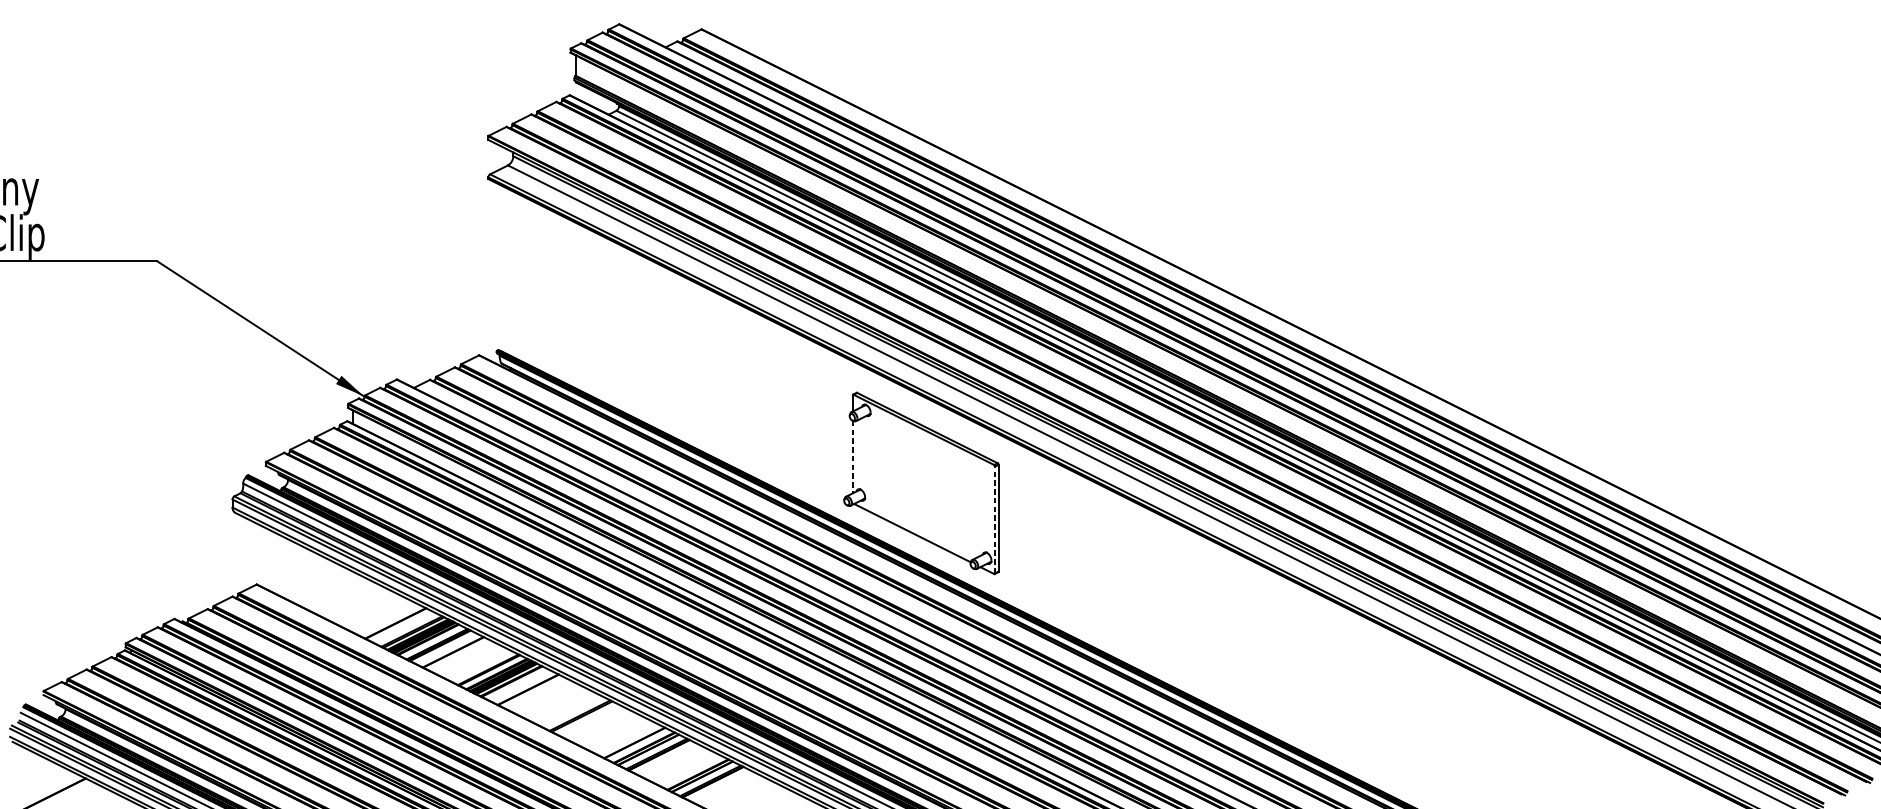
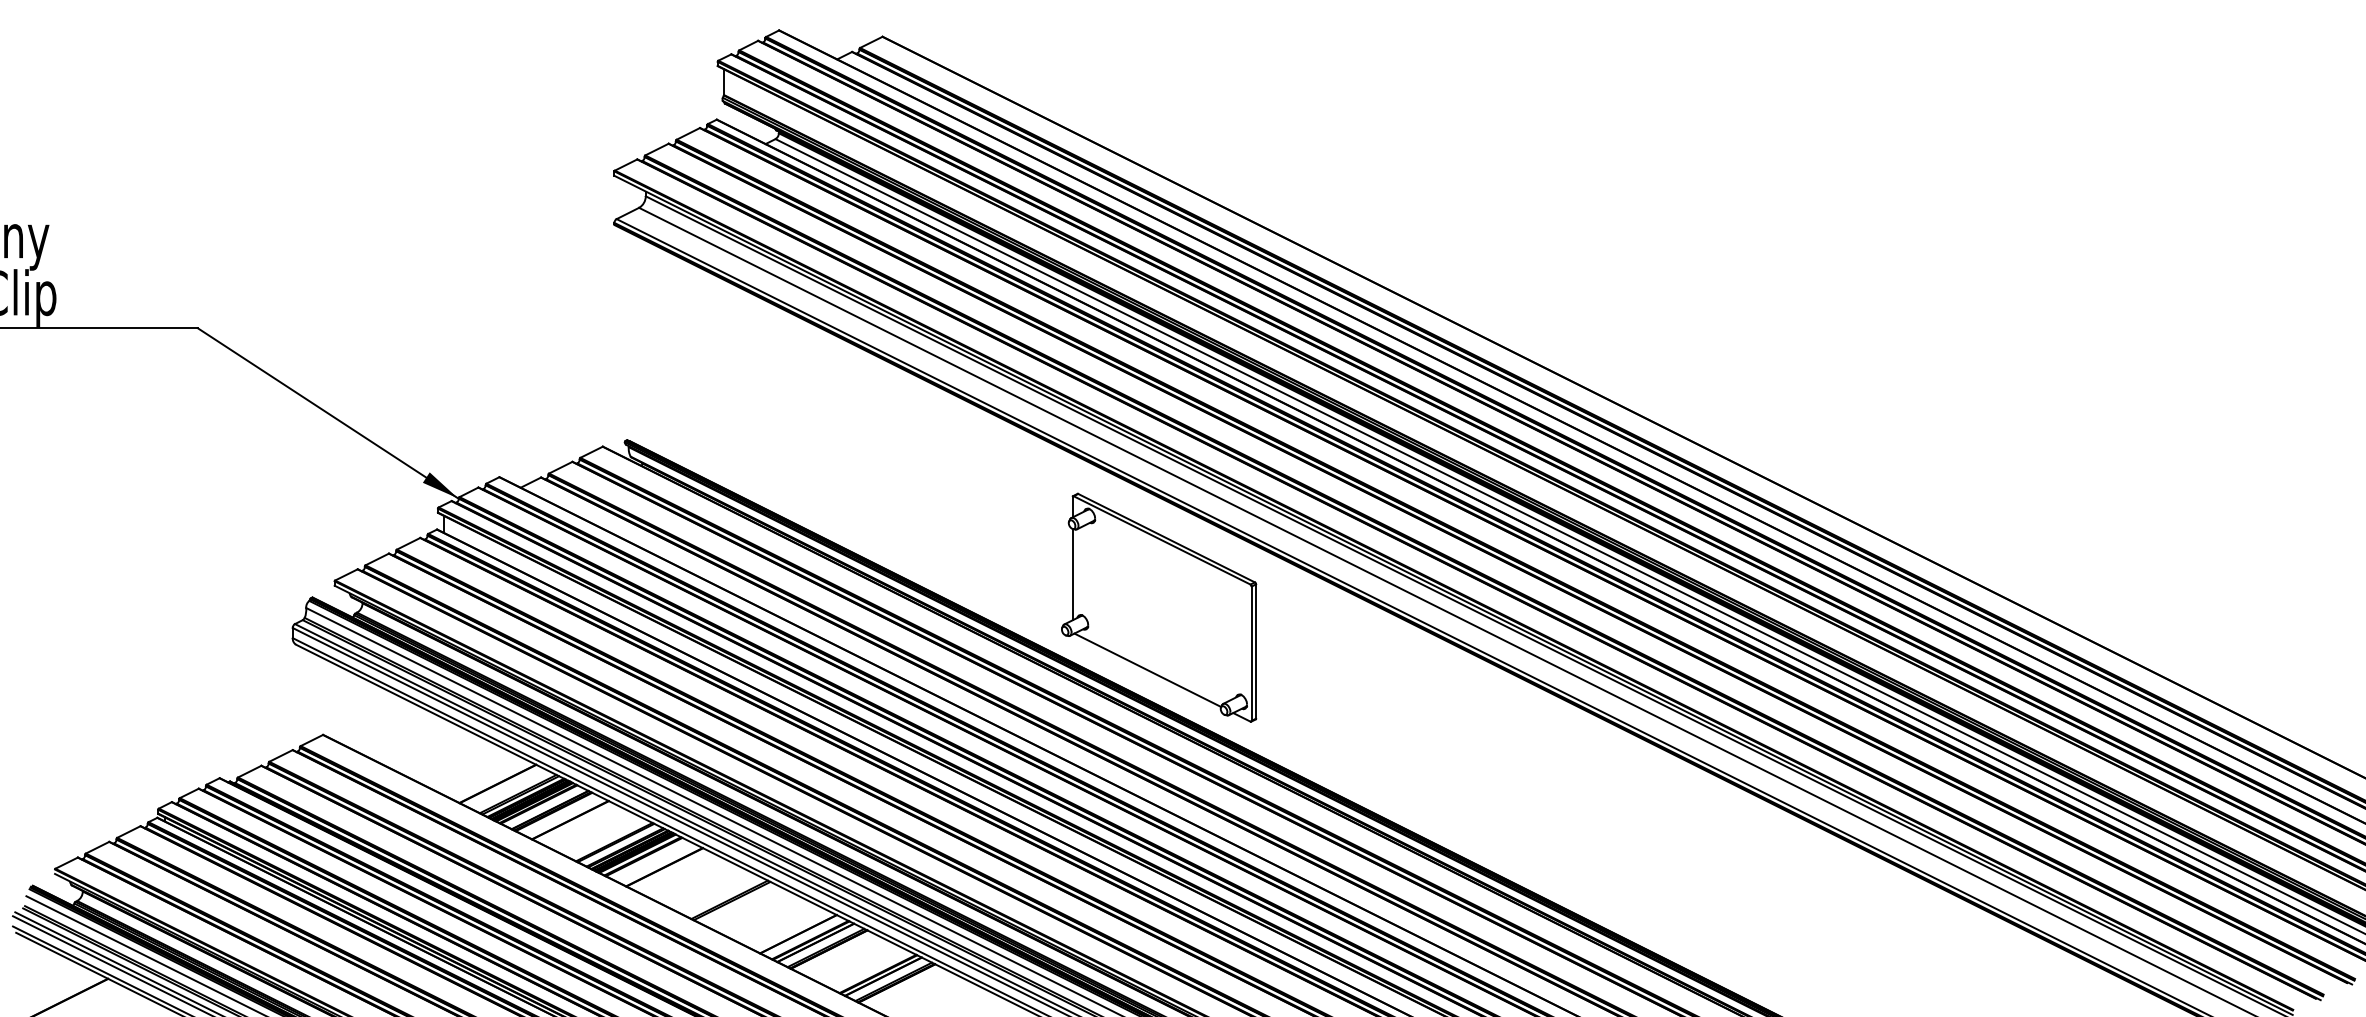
line: (852, 456) -> (1072, 574), dashed -> solid
line: (994, 519) -> (1251, 653), dashed -> solid

